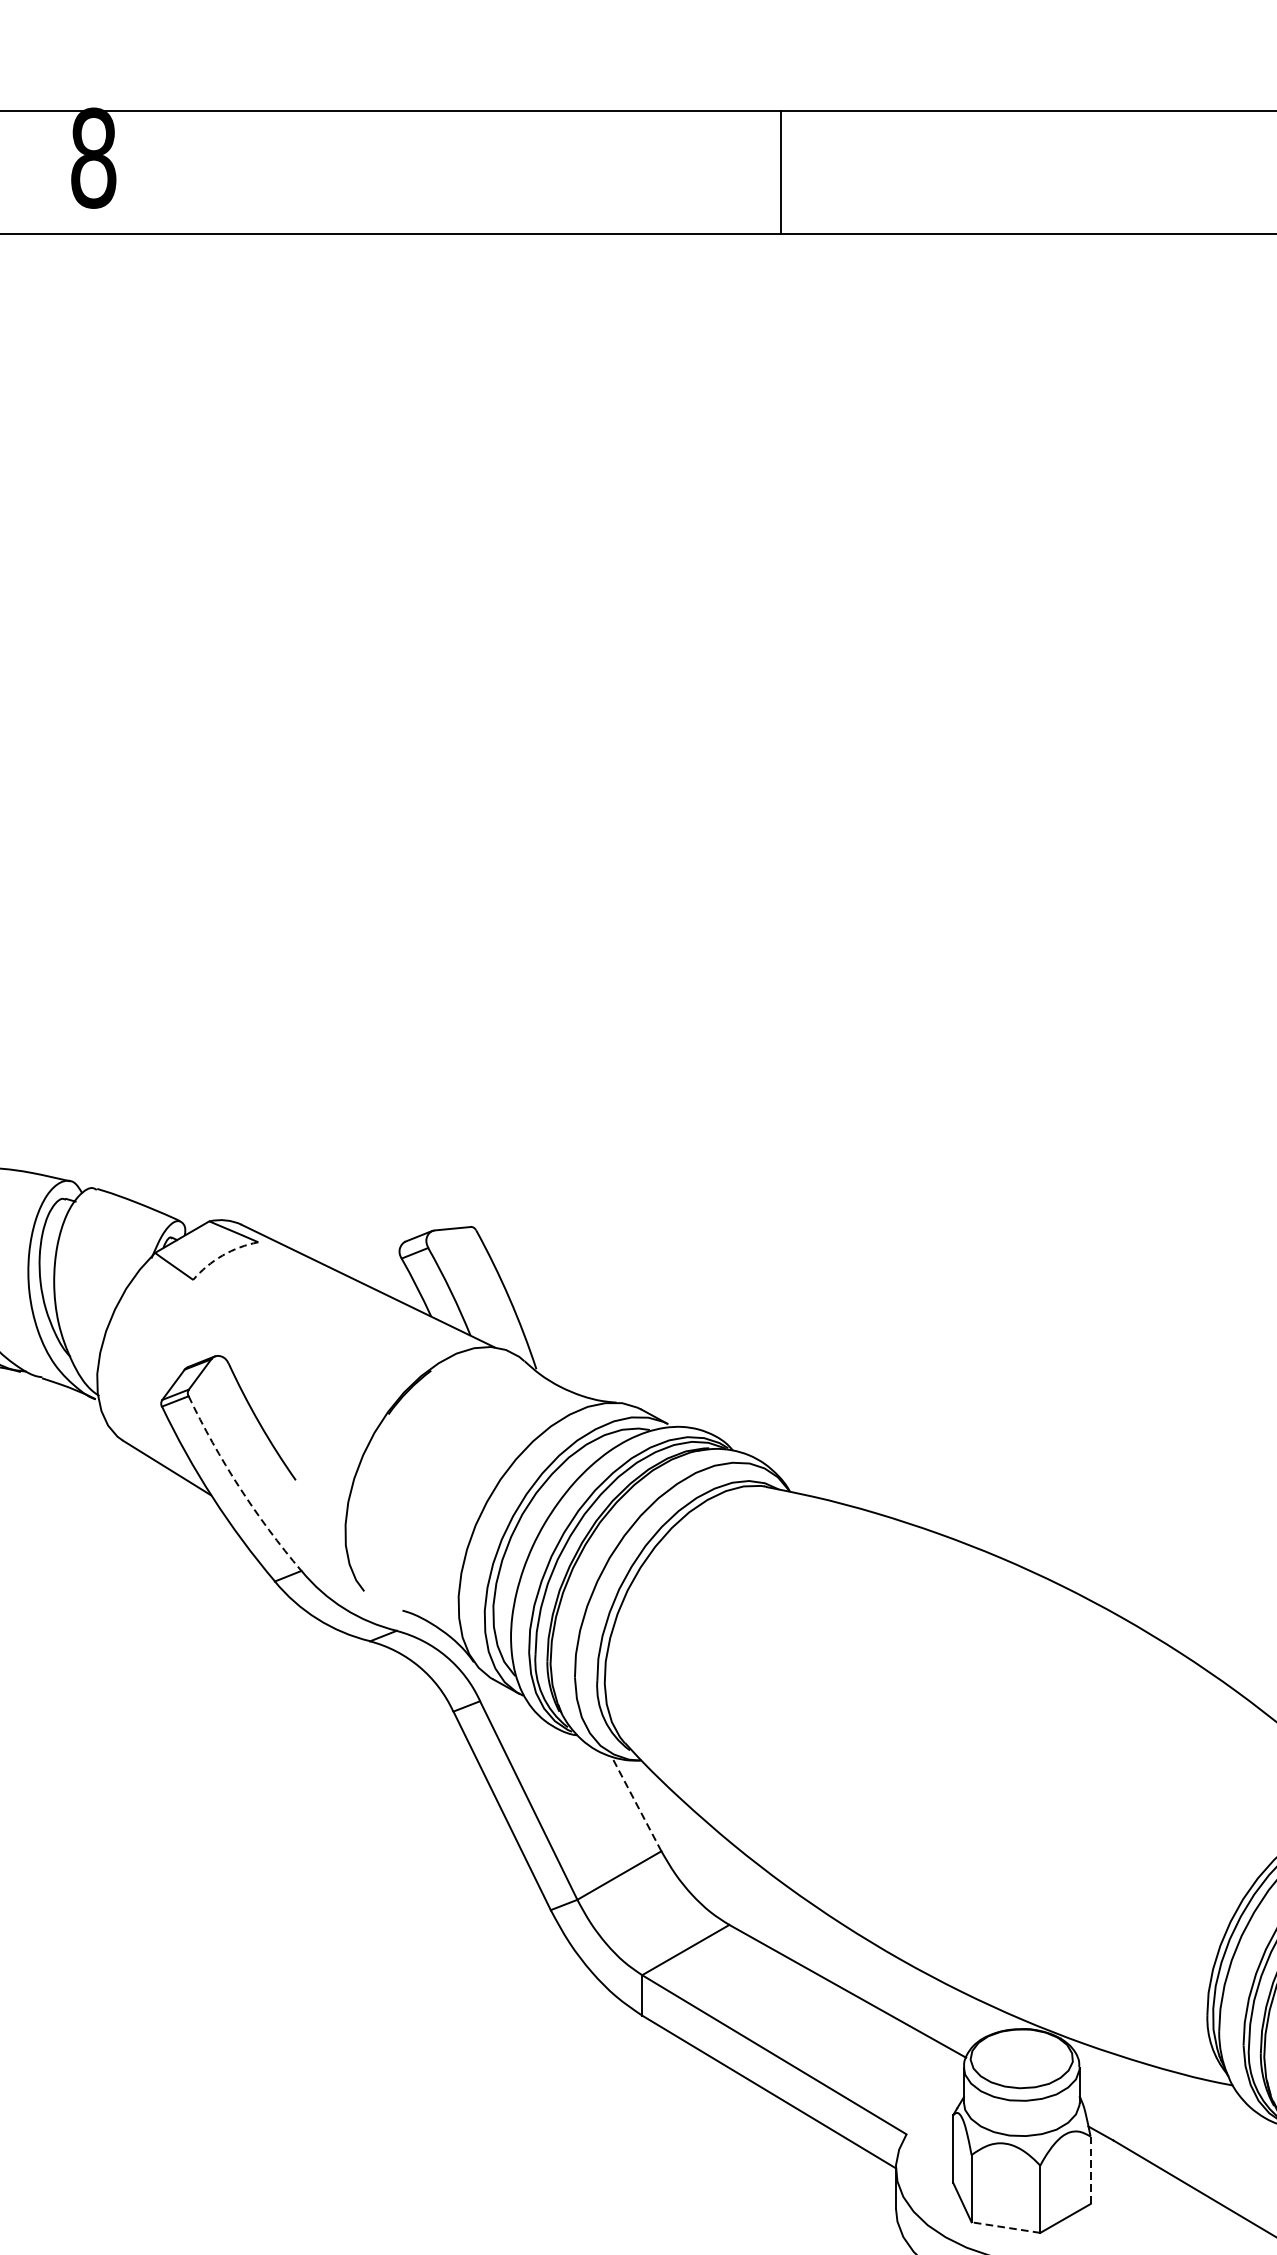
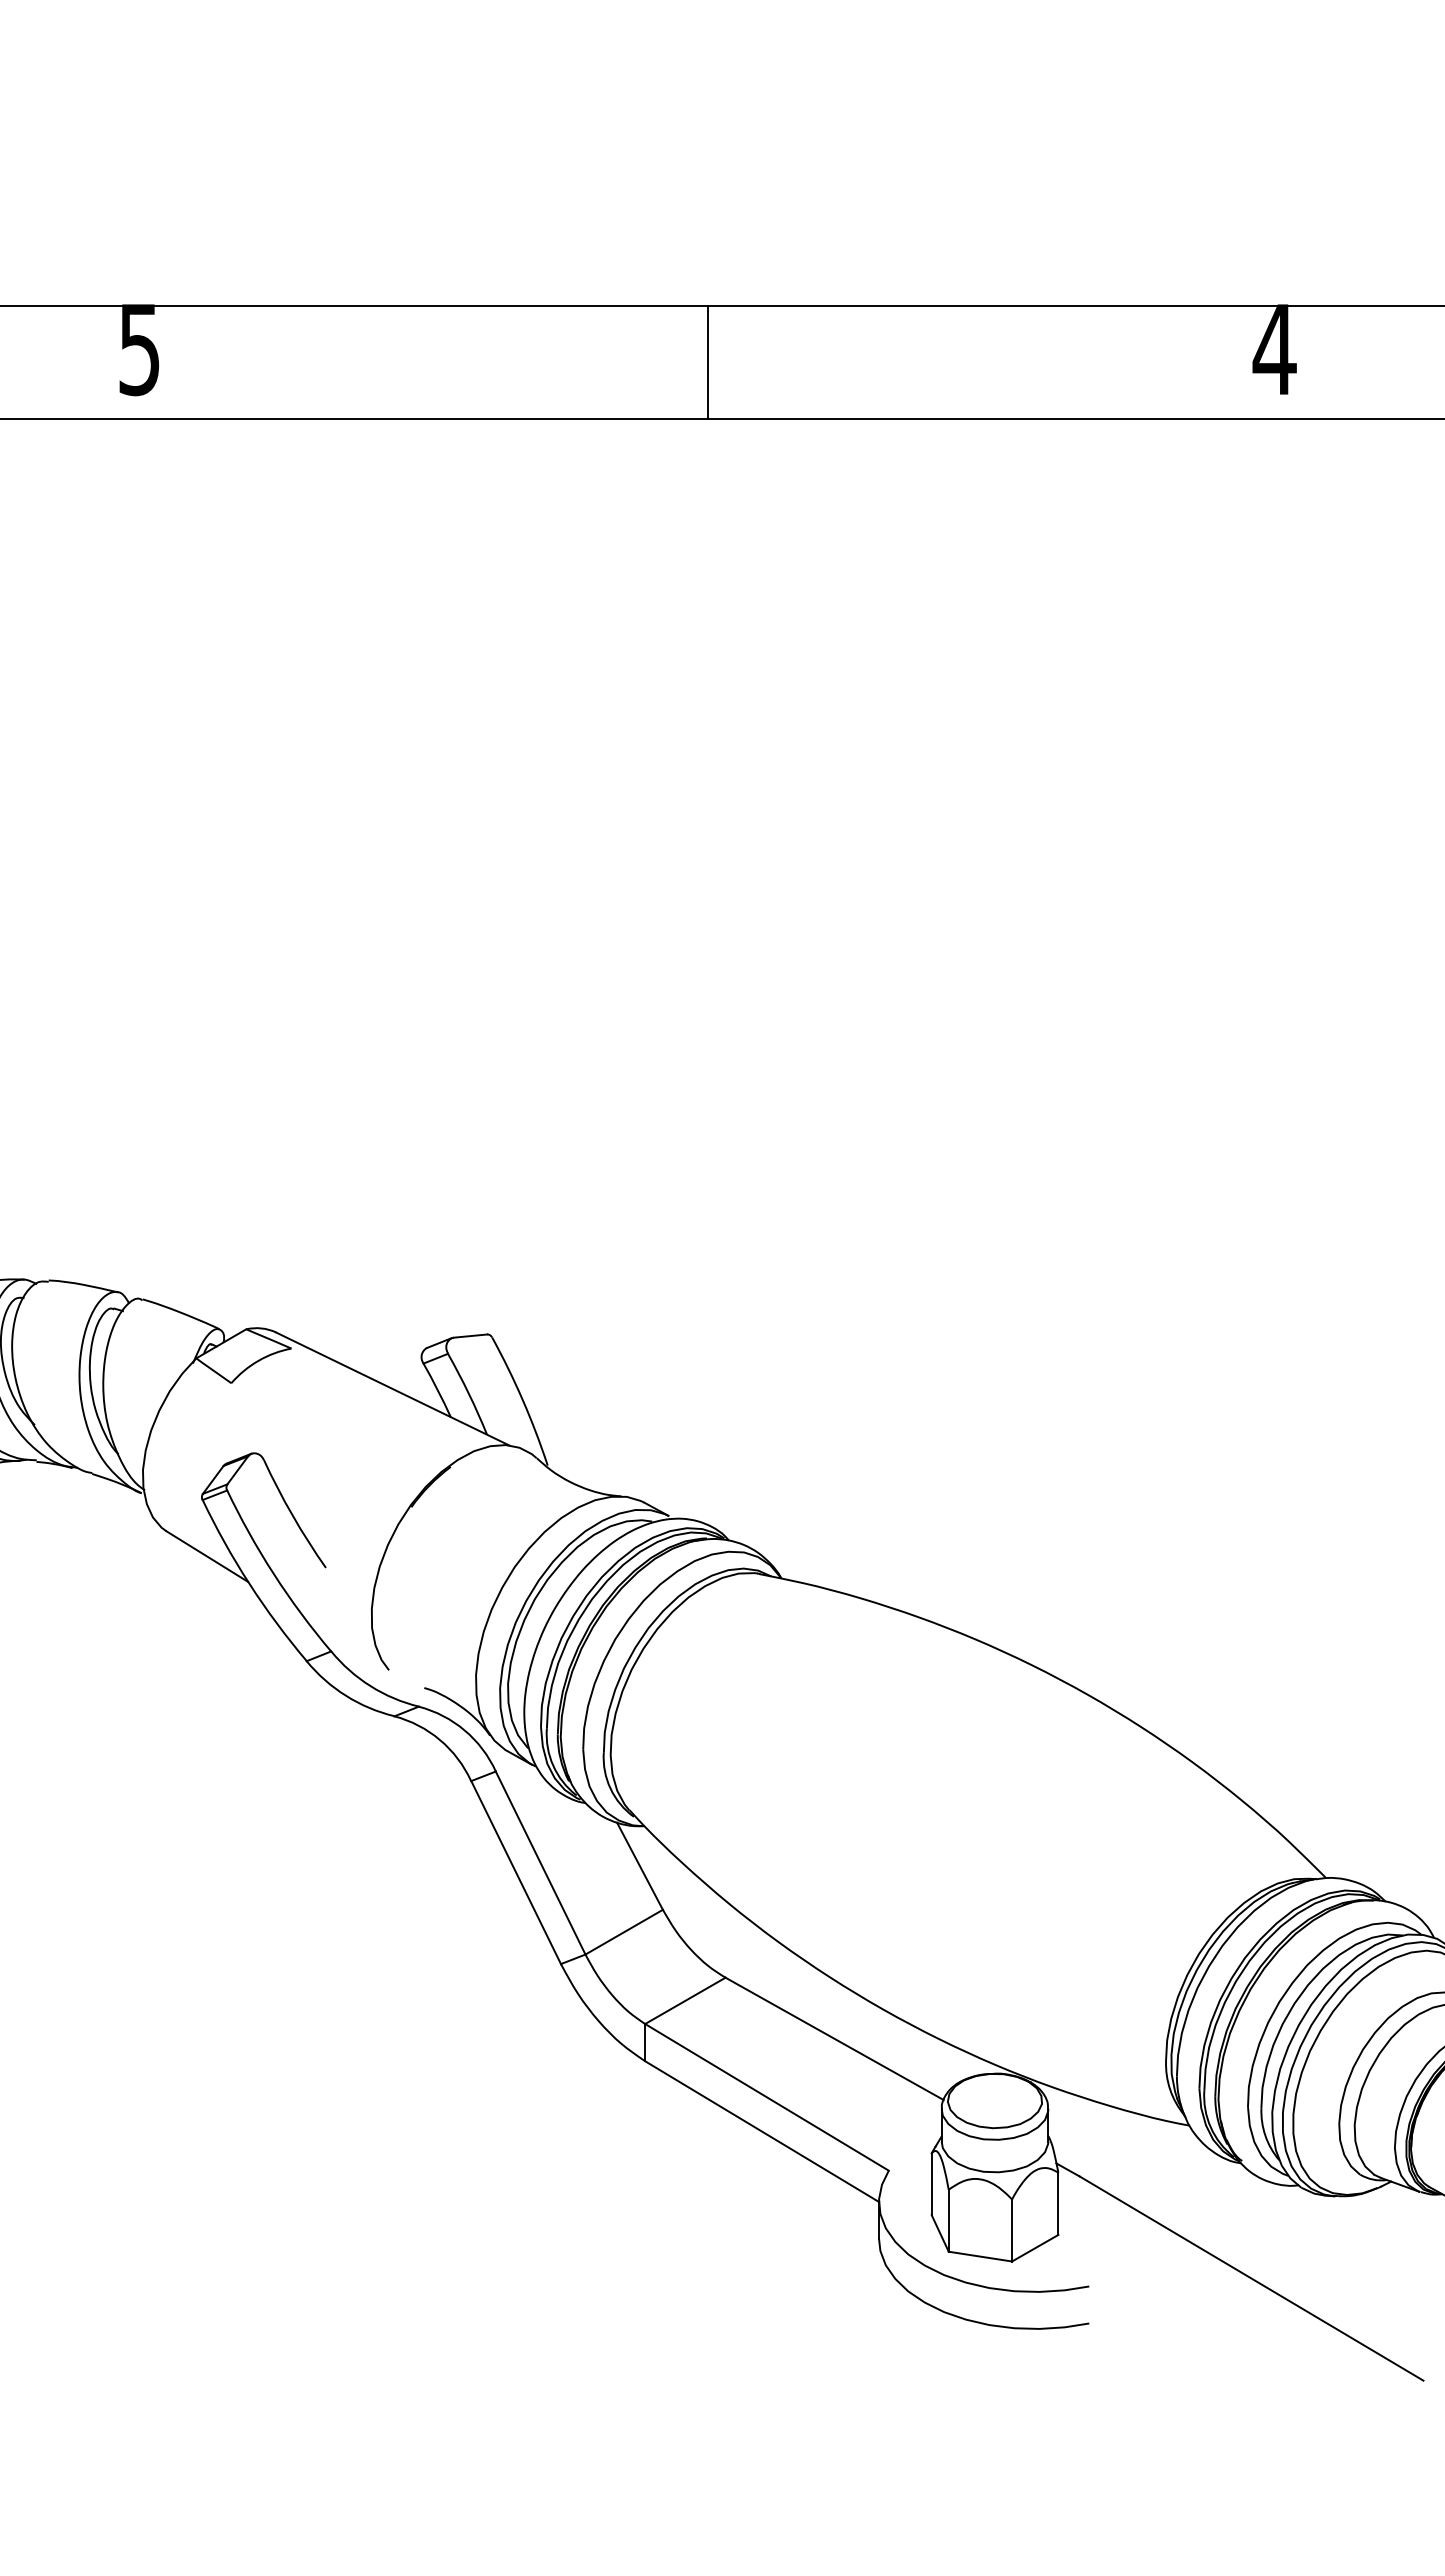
text: (93, 158) -> (139, 349), 8 -> 5
line: (781, 172) -> (708, 362), moved
arc: (222, 1255) -> (258, 1360), dashed -> solid
arc: (238, 1487) -> (273, 1574), dashed -> solid
line: (636, 1803) -> (639, 1865), dashed -> solid
line: (1090, 2171) -> (1058, 2204), dashed -> solid
line: (1004, 2227) -> (979, 2256), dashed -> solid

